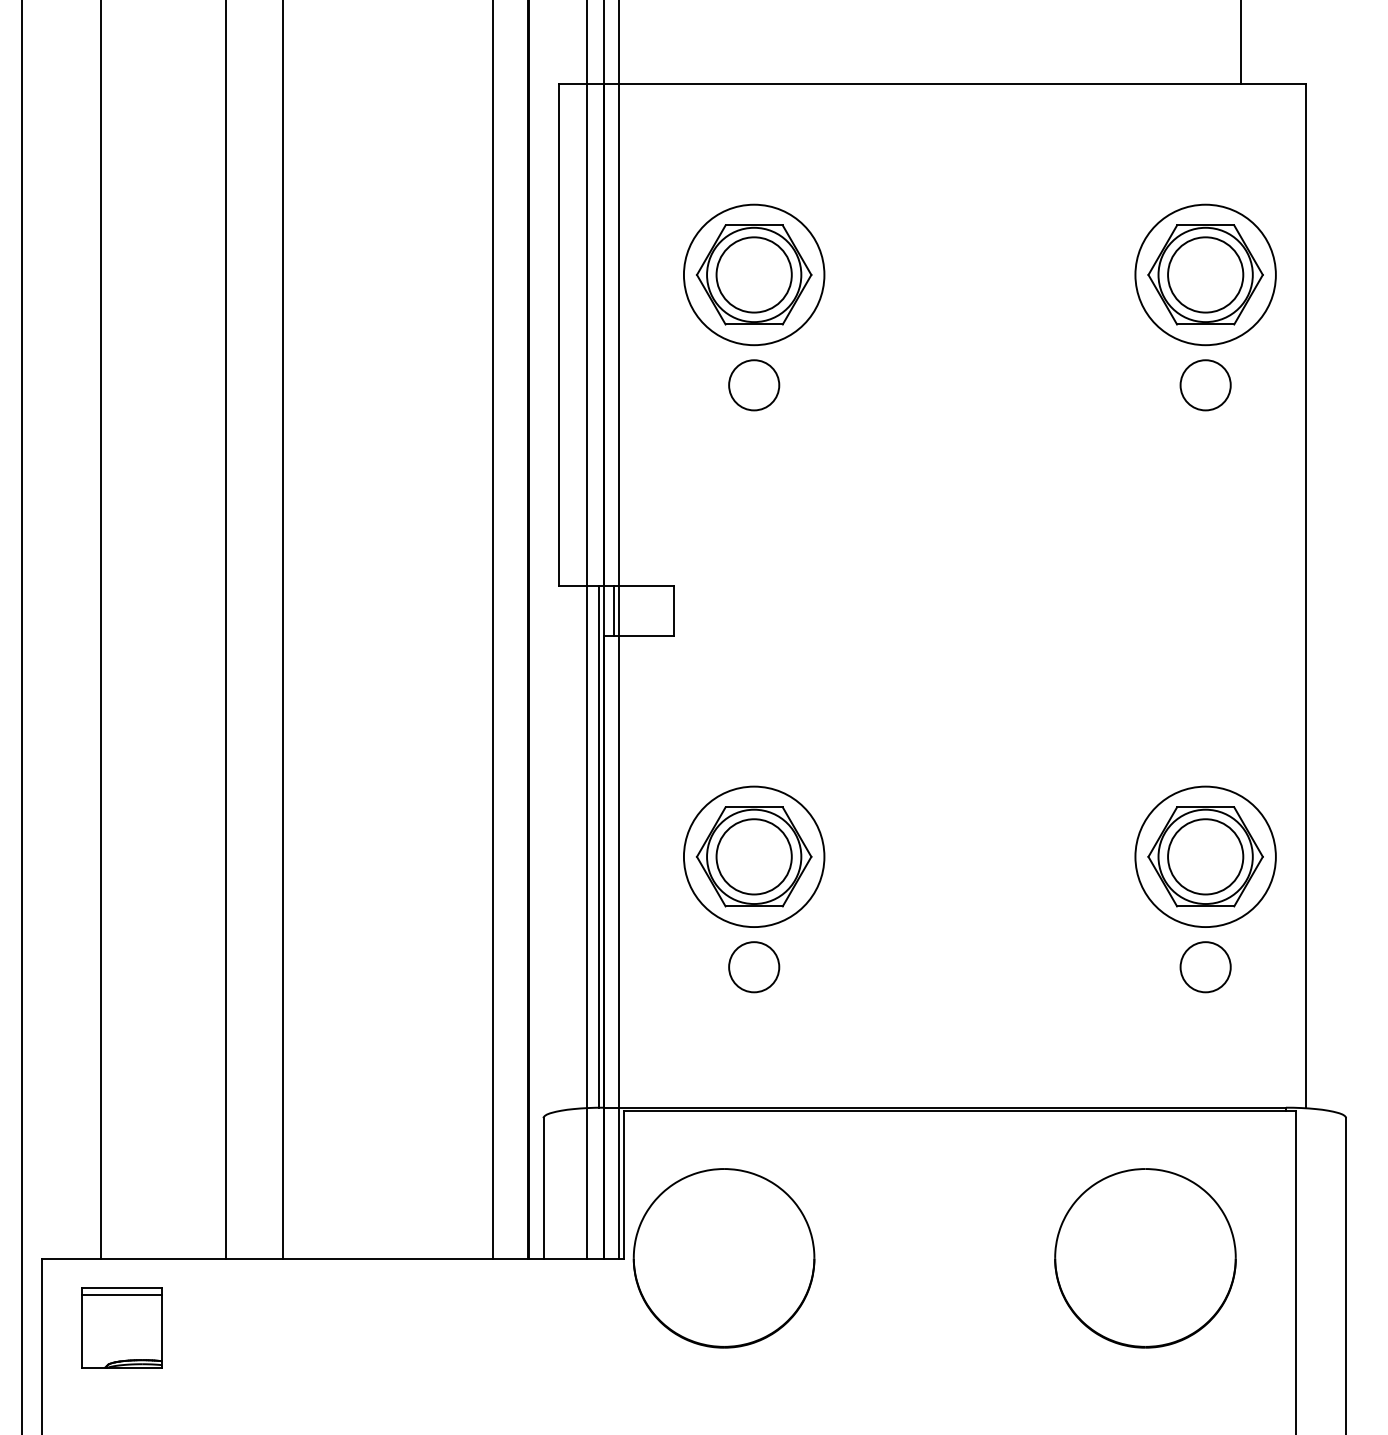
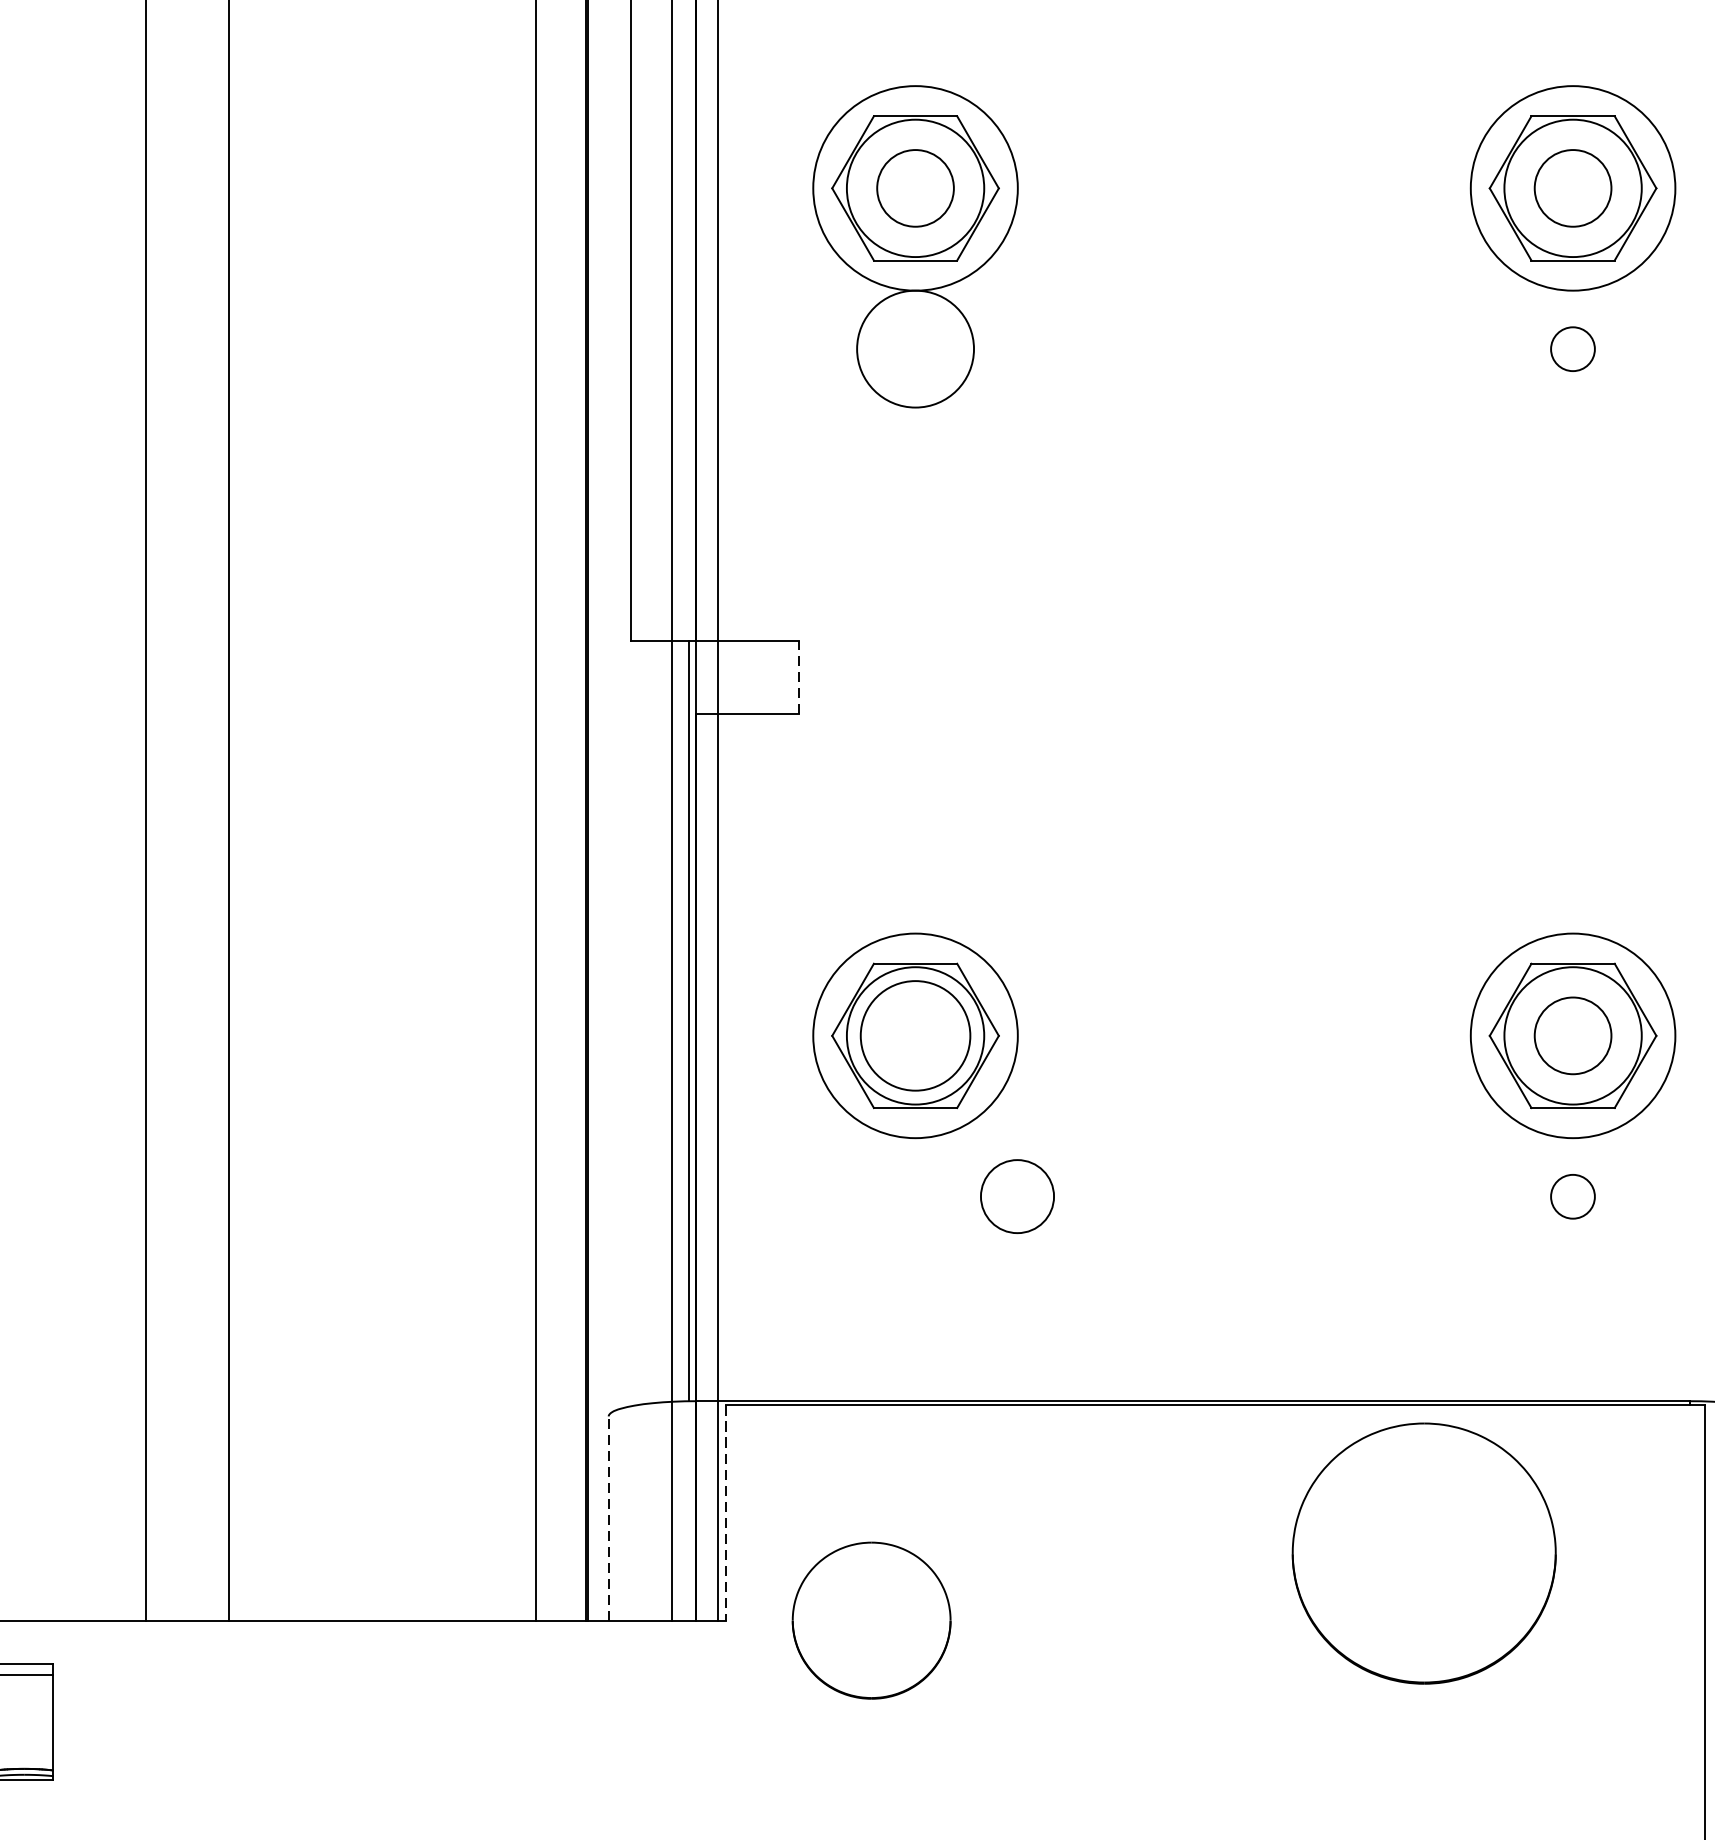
circle: (753, 274) -> (914, 187), size x0.7
circle: (1205, 274) -> (1572, 187), size x0.7
circle: (754, 385) -> (916, 349), size x1.6
circle: (1205, 385) -> (1572, 349), size x0.6
line: (613, 610) -> (710, 677), removed
line: (673, 610) -> (798, 677), solid -> dashed
circle: (1205, 856) -> (1572, 1035), size x0.7
circle: (754, 967) -> (1017, 1197), moved
circle: (1205, 967) -> (1572, 1197), size x0.6
line: (623, 1185) -> (725, 1514), solid -> dashed
line: (543, 1187) -> (608, 1517), solid -> dashed
part: (723, 1258) -> (870, 1620), size x0.6
part: (1145, 1258) -> (1424, 1553), moved

